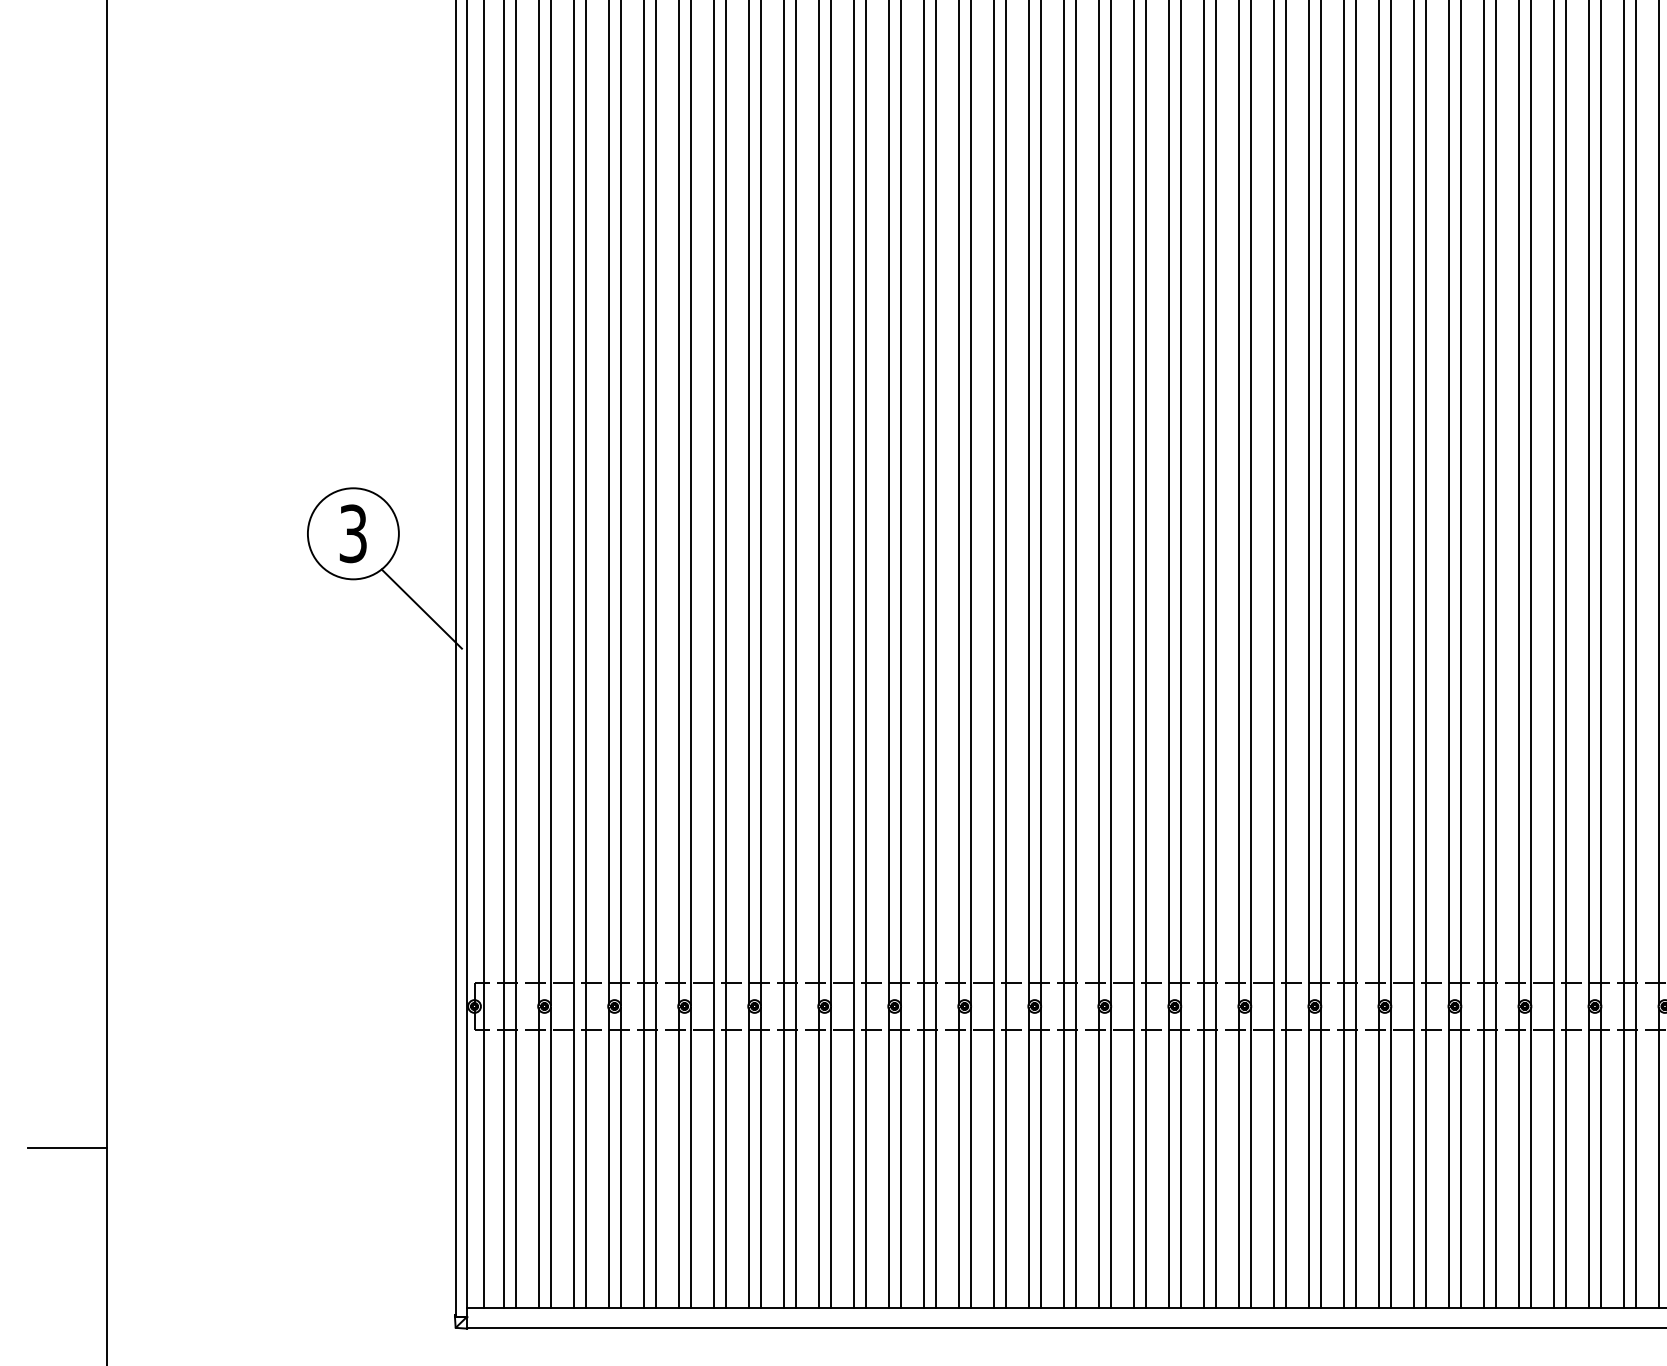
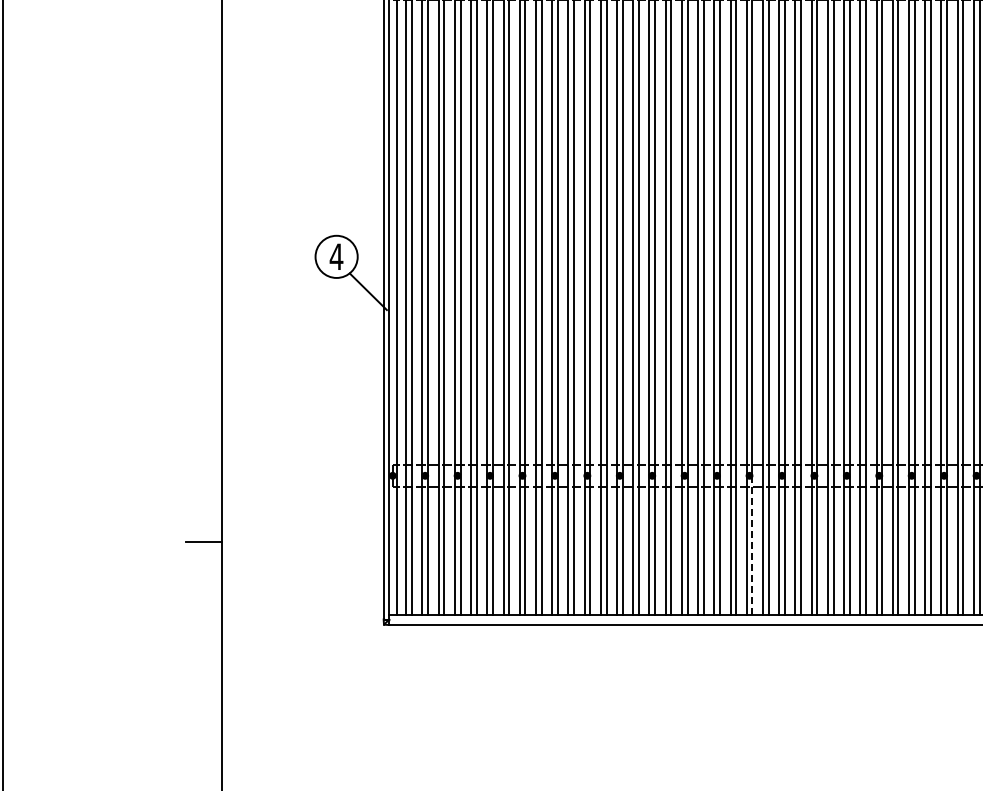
text: (353, 532) -> (336, 256), 3 -> 4
line: (1251, 1156) -> (752, 545), solid -> dashed

